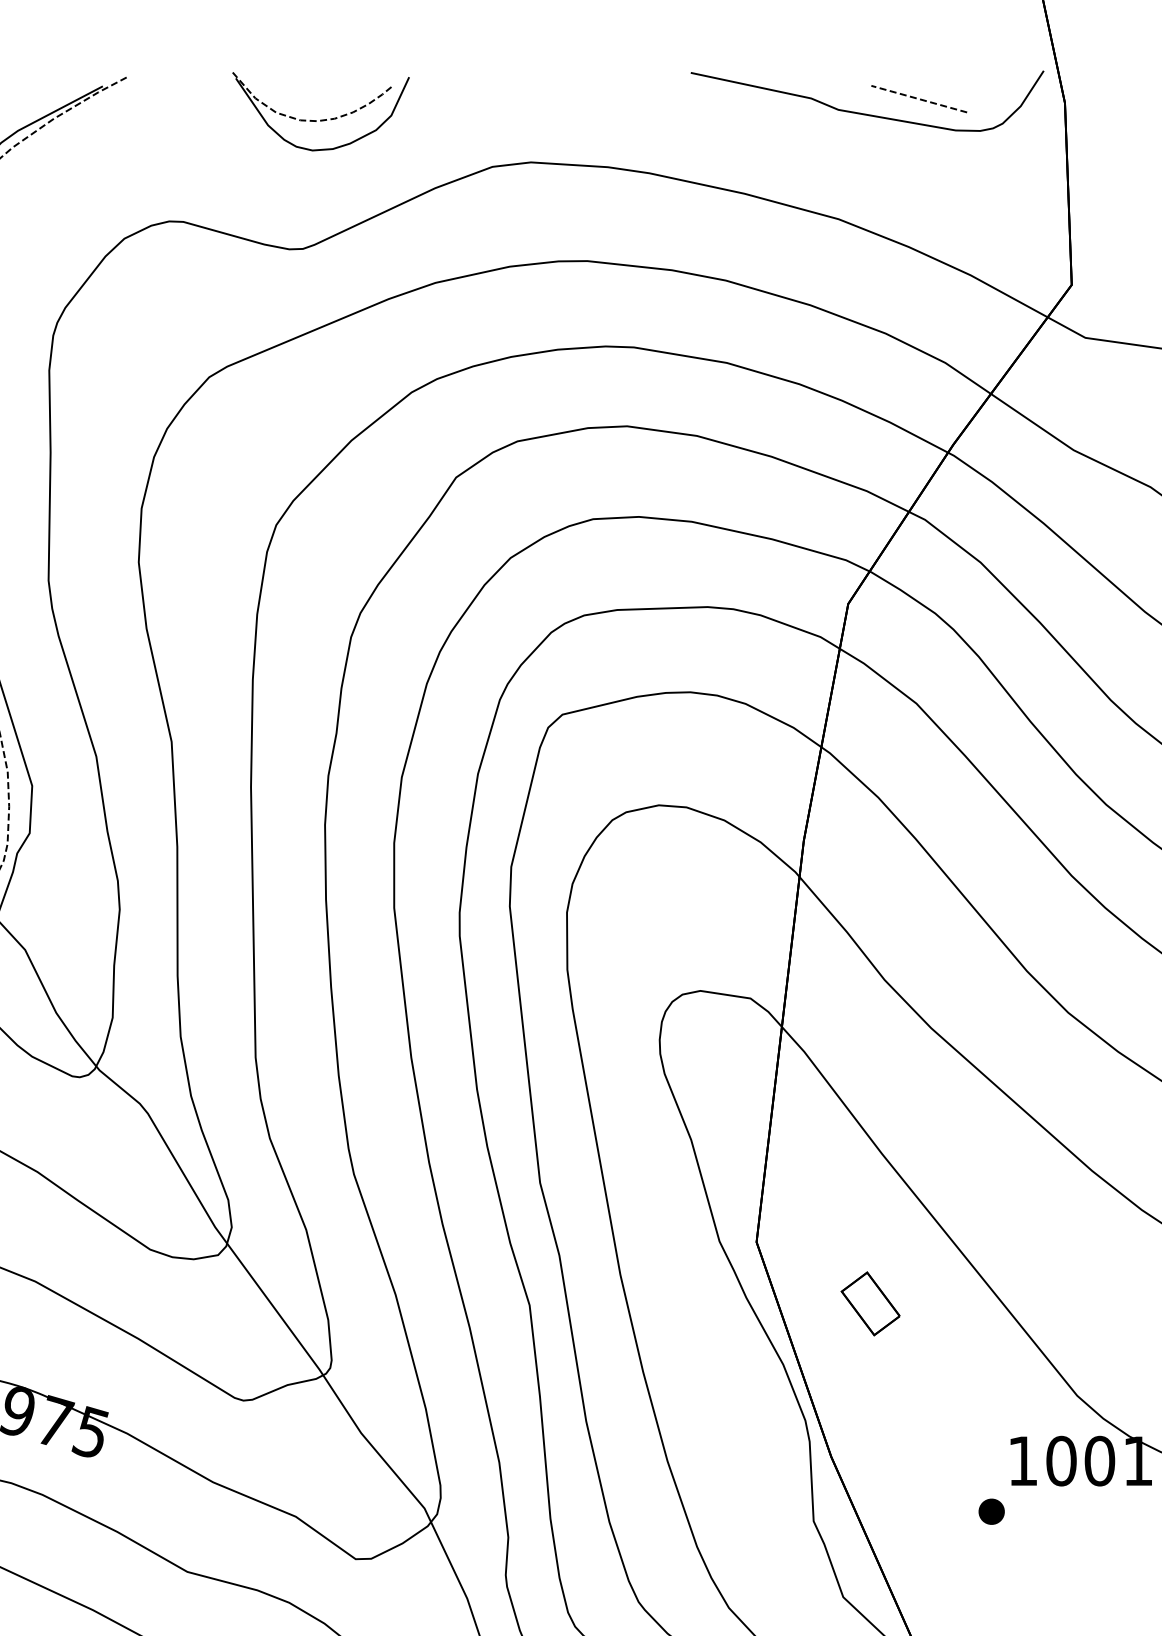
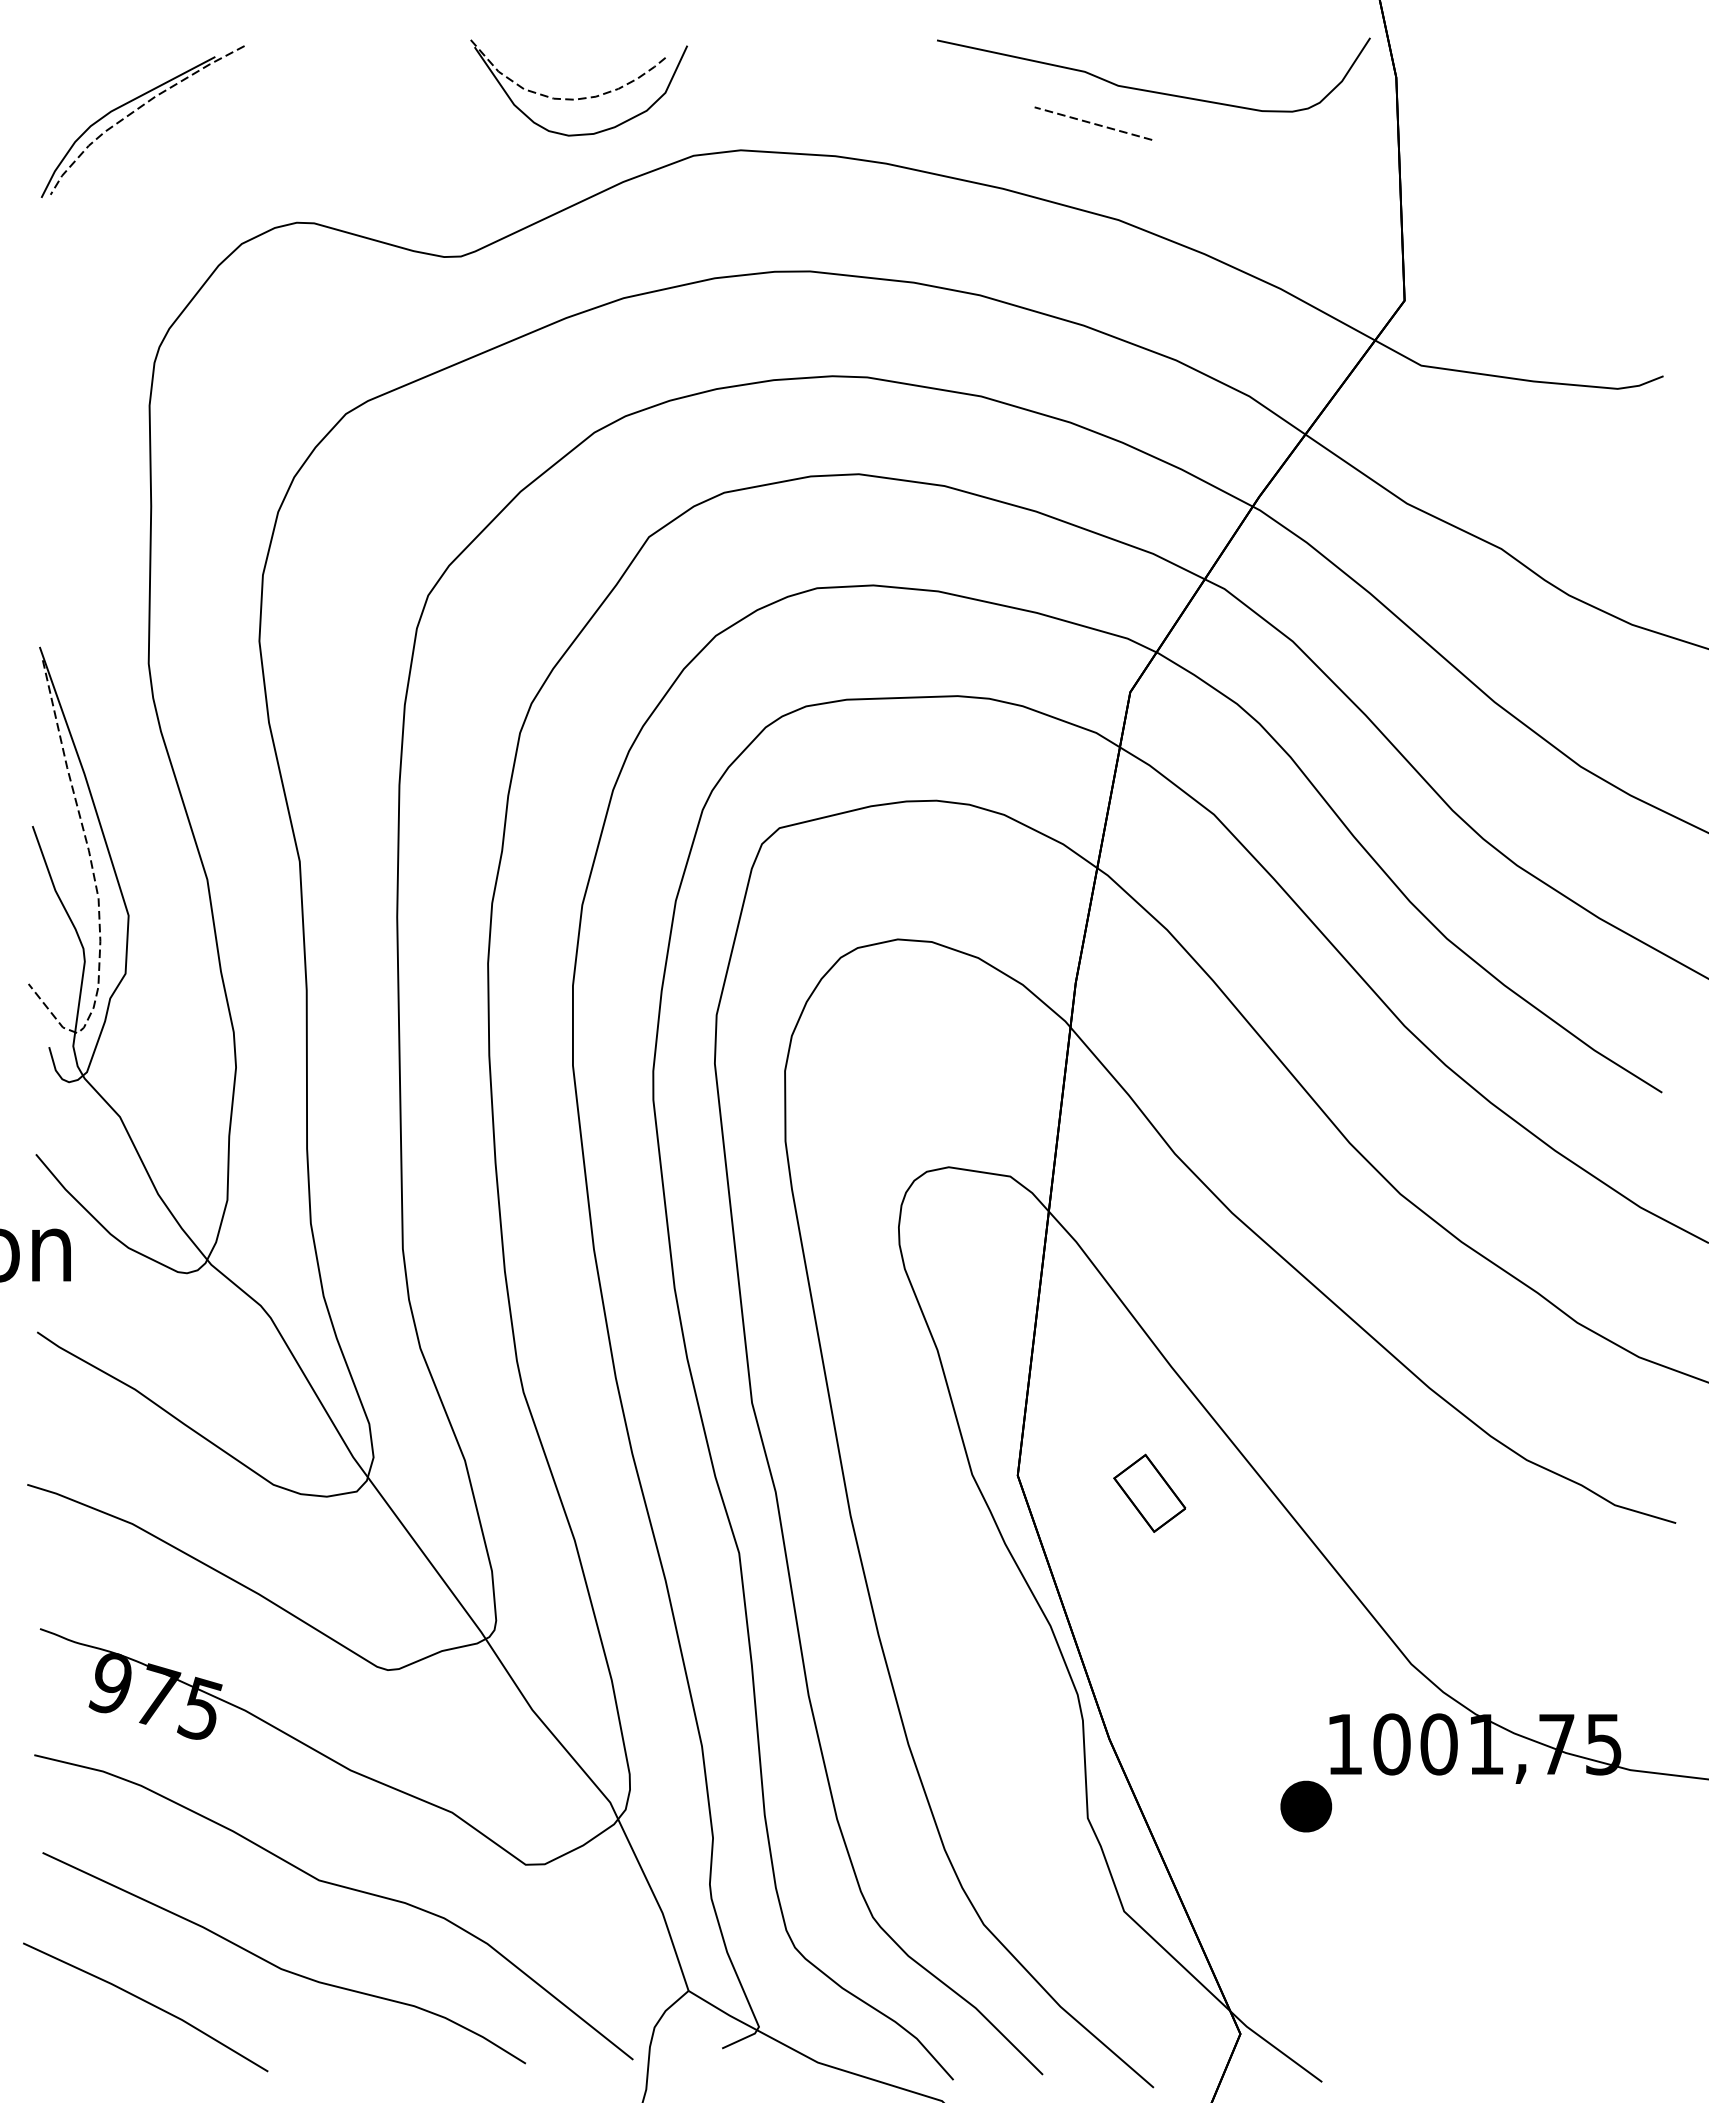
line: (920, 99) -> (1094, 123), moved
part: (322, 119) -> (581, 97), moved
part: (870, 1303) -> (1149, 1492), moved
part: (991, 1511) -> (1306, 1806), size x1.6

